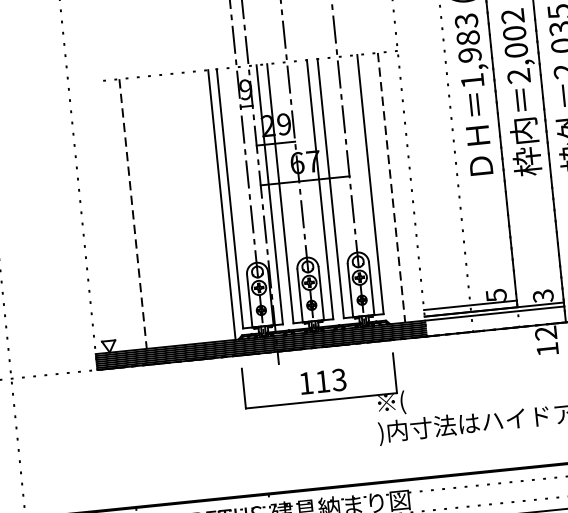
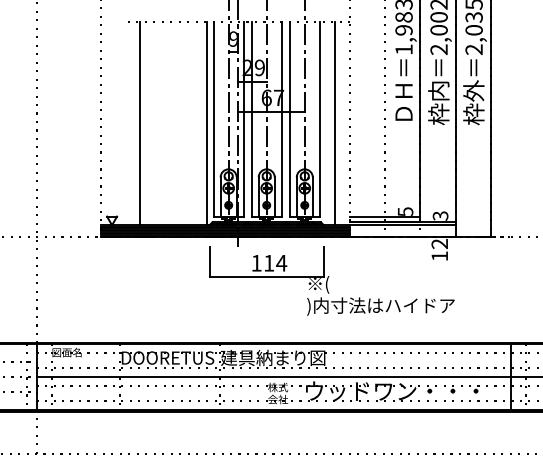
line: (391, 187) -> (335, 123), dashed -> solid
line: (133, 213) -> (140, 123), dashed -> solid
text: (339, 378) -> (281, 262), 113 -> 114

